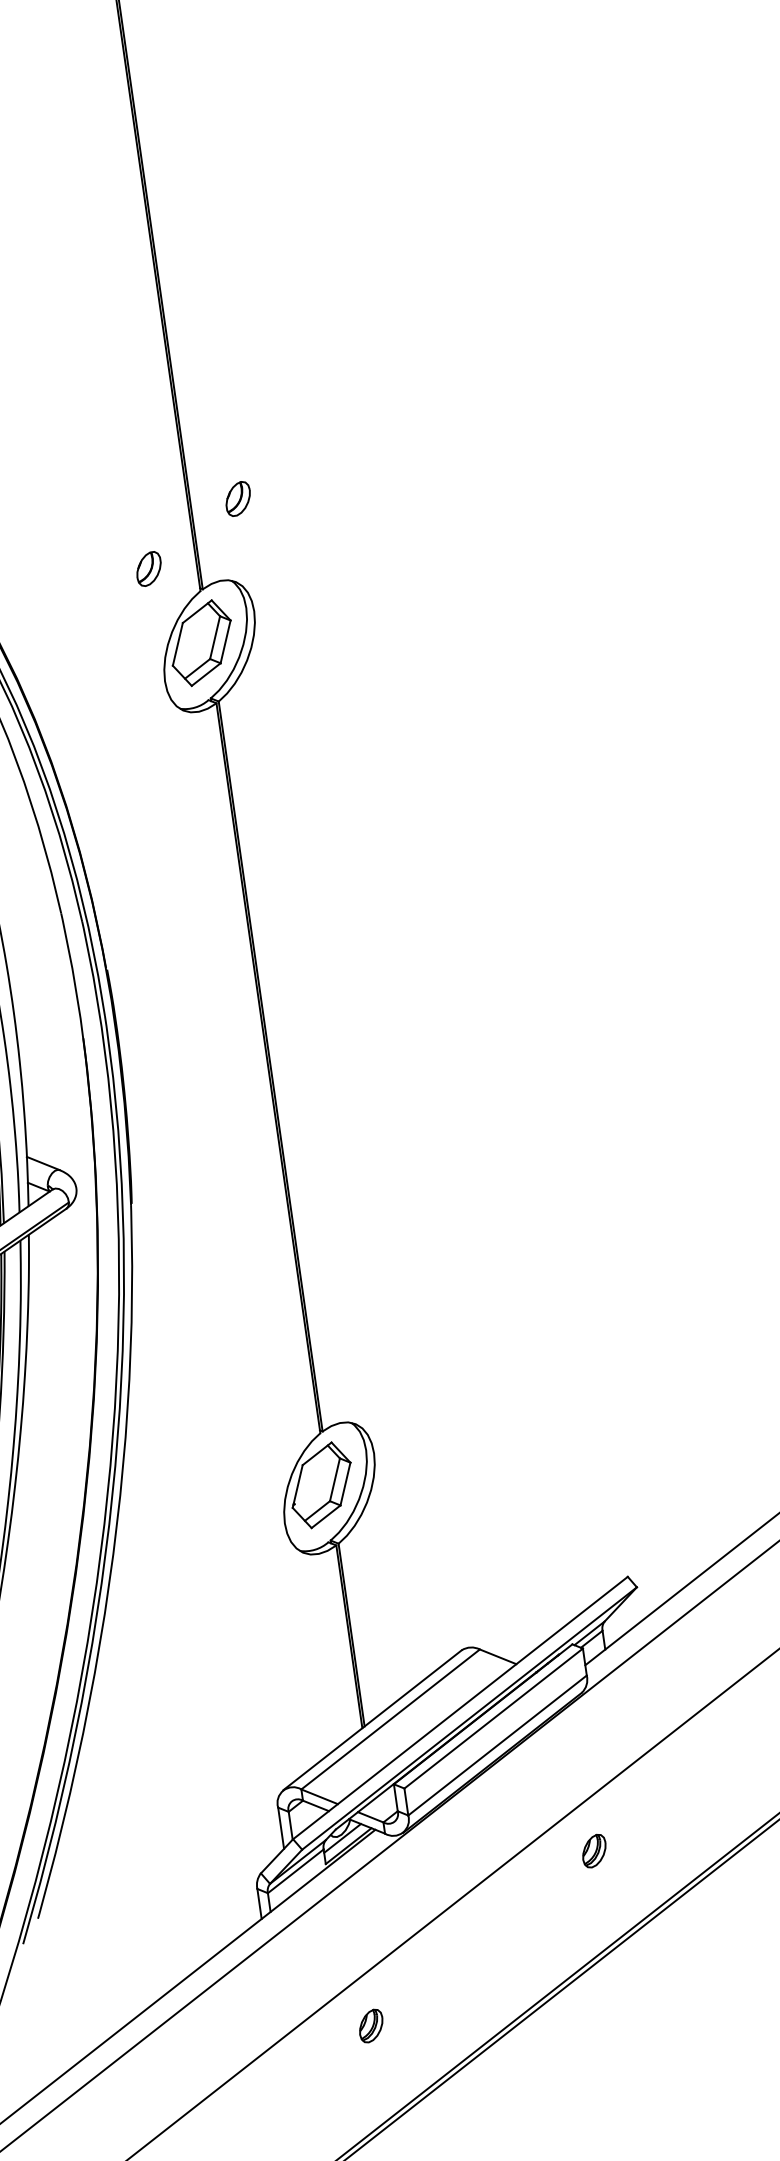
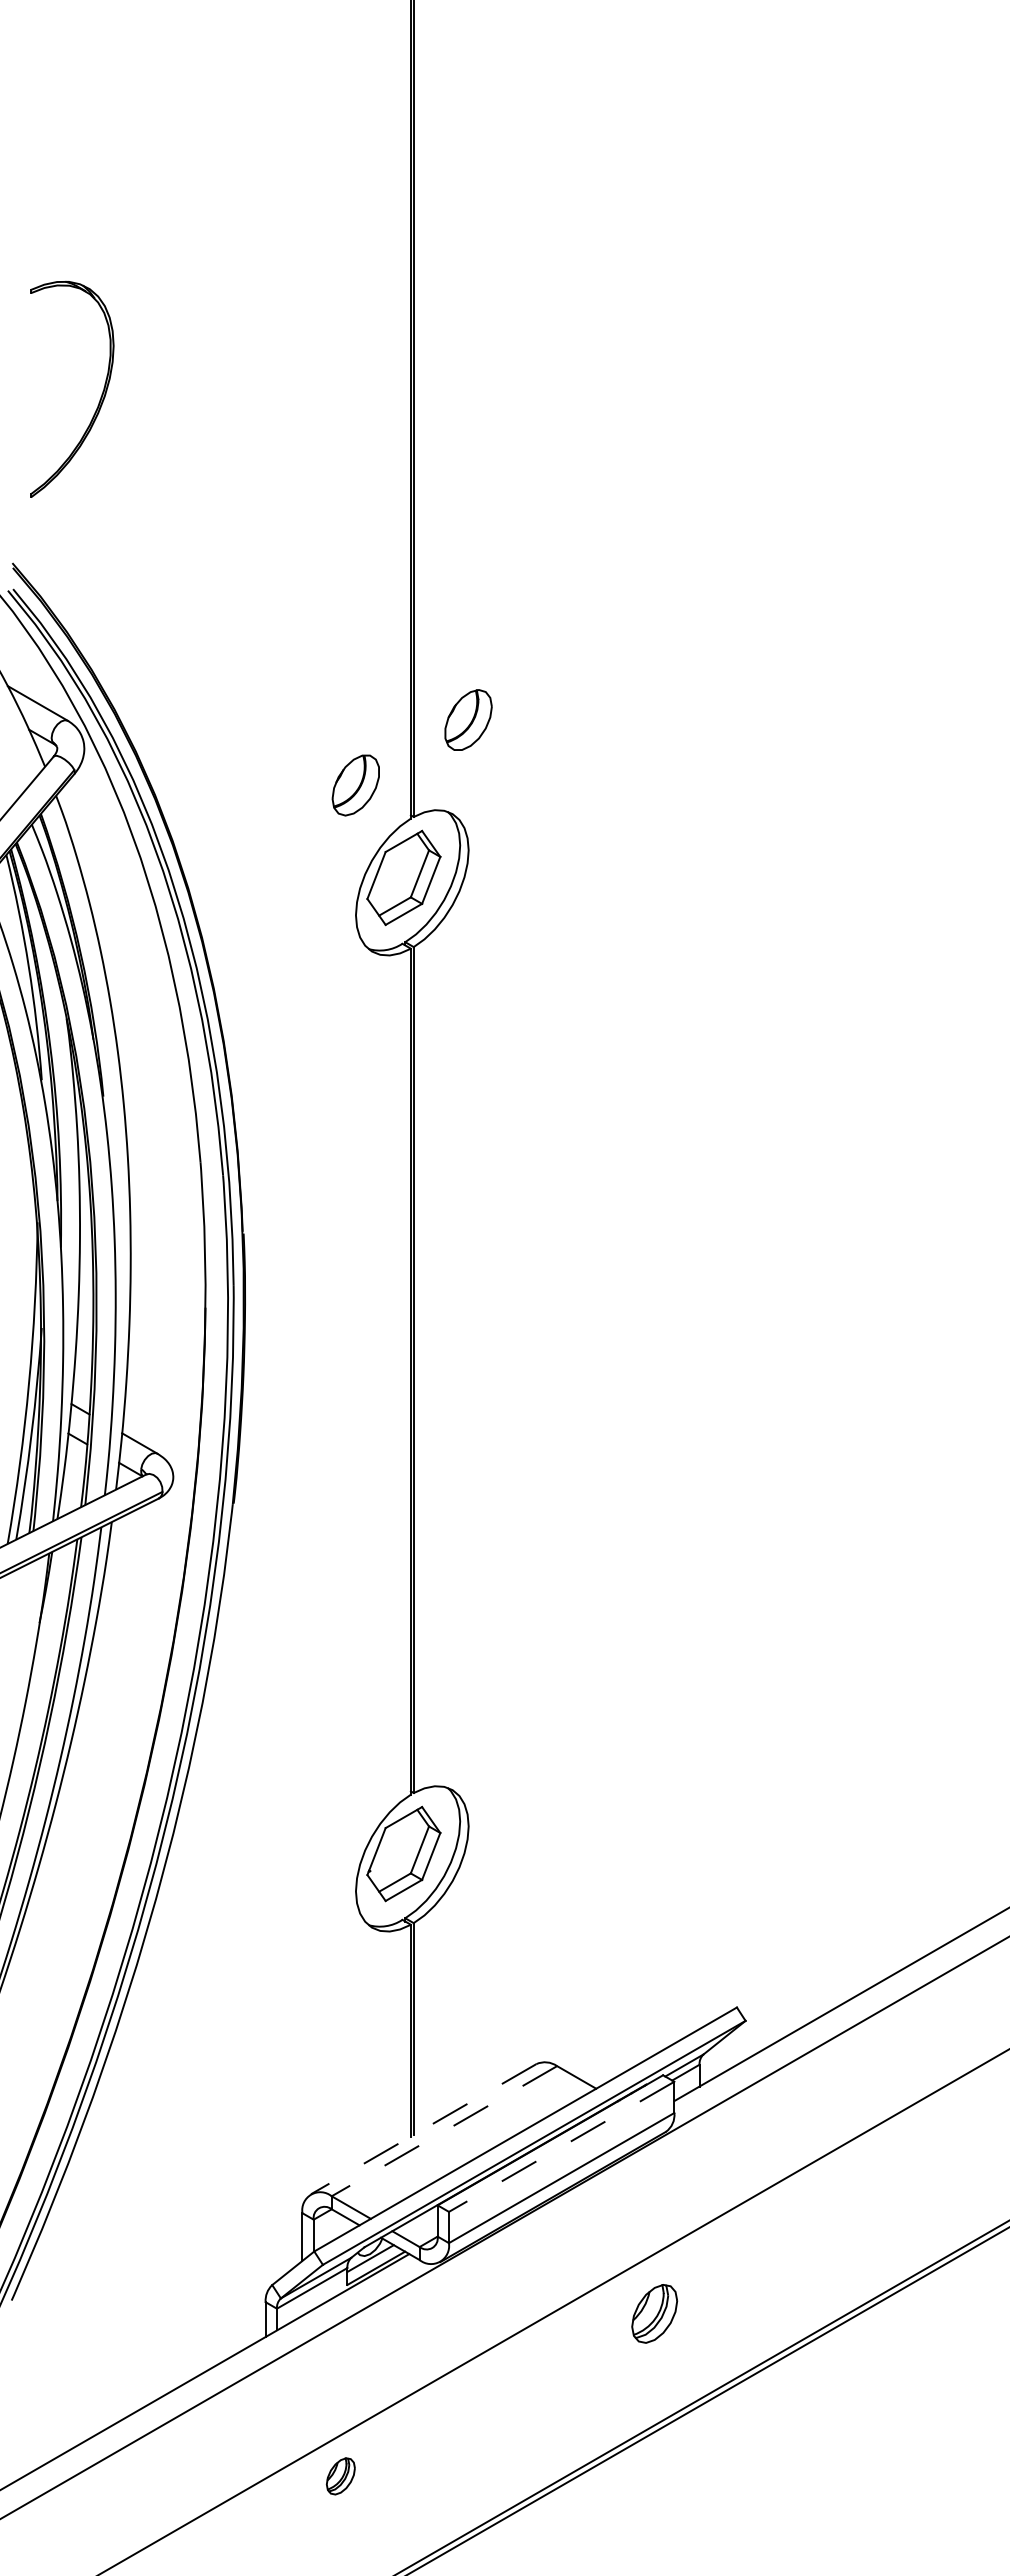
part: (238, 498) -> (468, 719), size x1.6
part: (148, 568) -> (355, 784), size x1.6
line: (390, 1719) -> (444, 2131), solid -> dashed
line: (493, 1719) -> (561, 2147), solid -> dashed
line: (372, 1720) -> (423, 2129), solid -> dashed
part: (594, 1850) -> (654, 2313), size x1.6
part: (370, 2026) -> (340, 2476), moved

